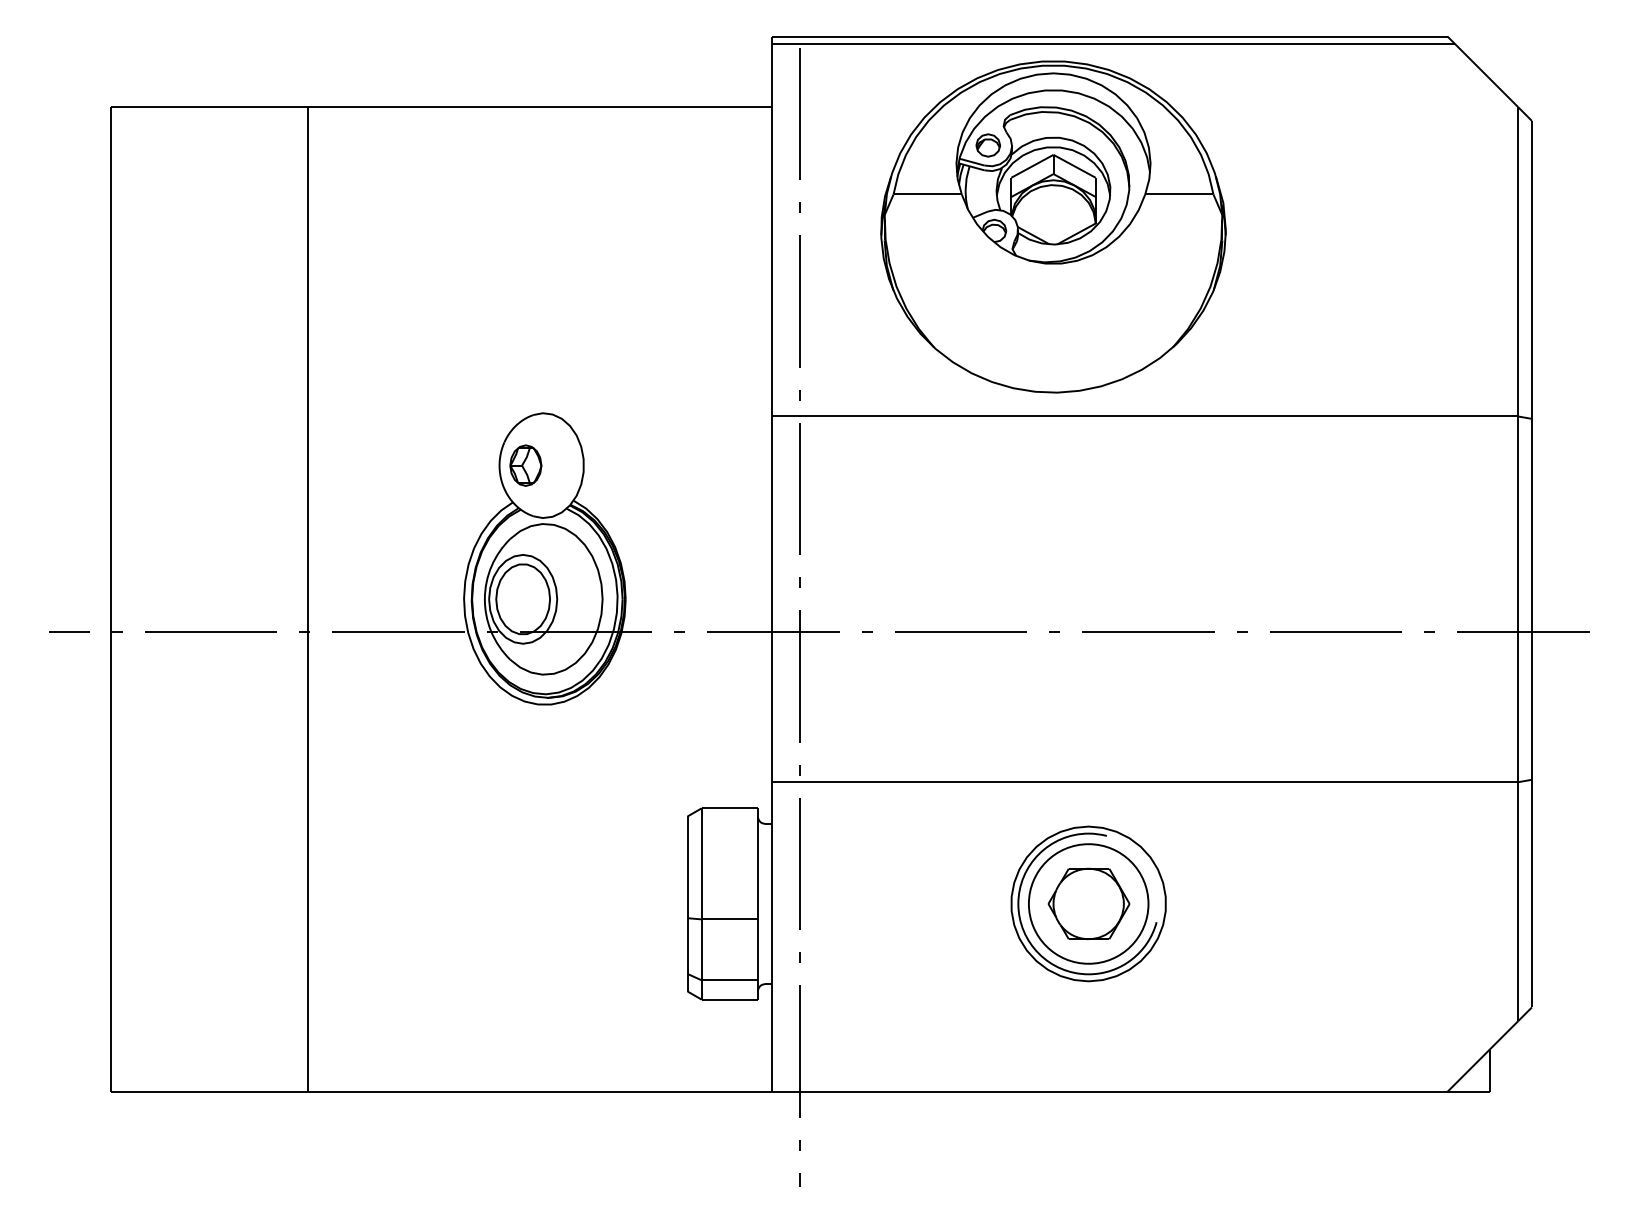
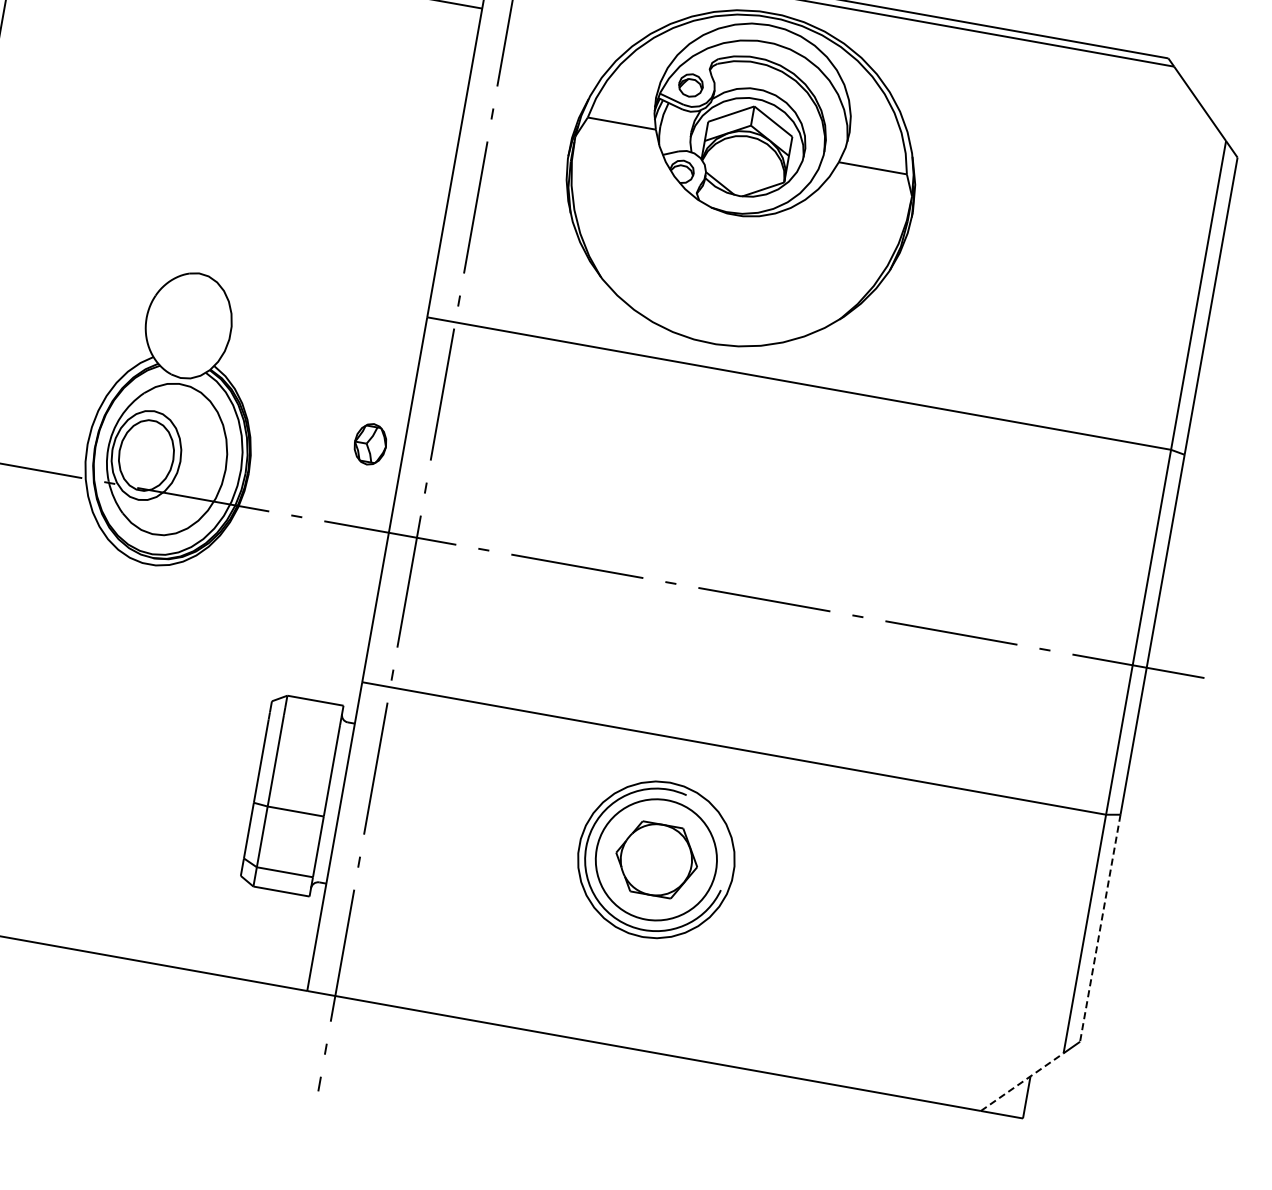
part: (525, 465) -> (370, 444), moved
line: (1531, 893) -> (1099, 928), solid -> dashed
line: (1482, 1056) -> (1022, 1081), solid -> dashed

